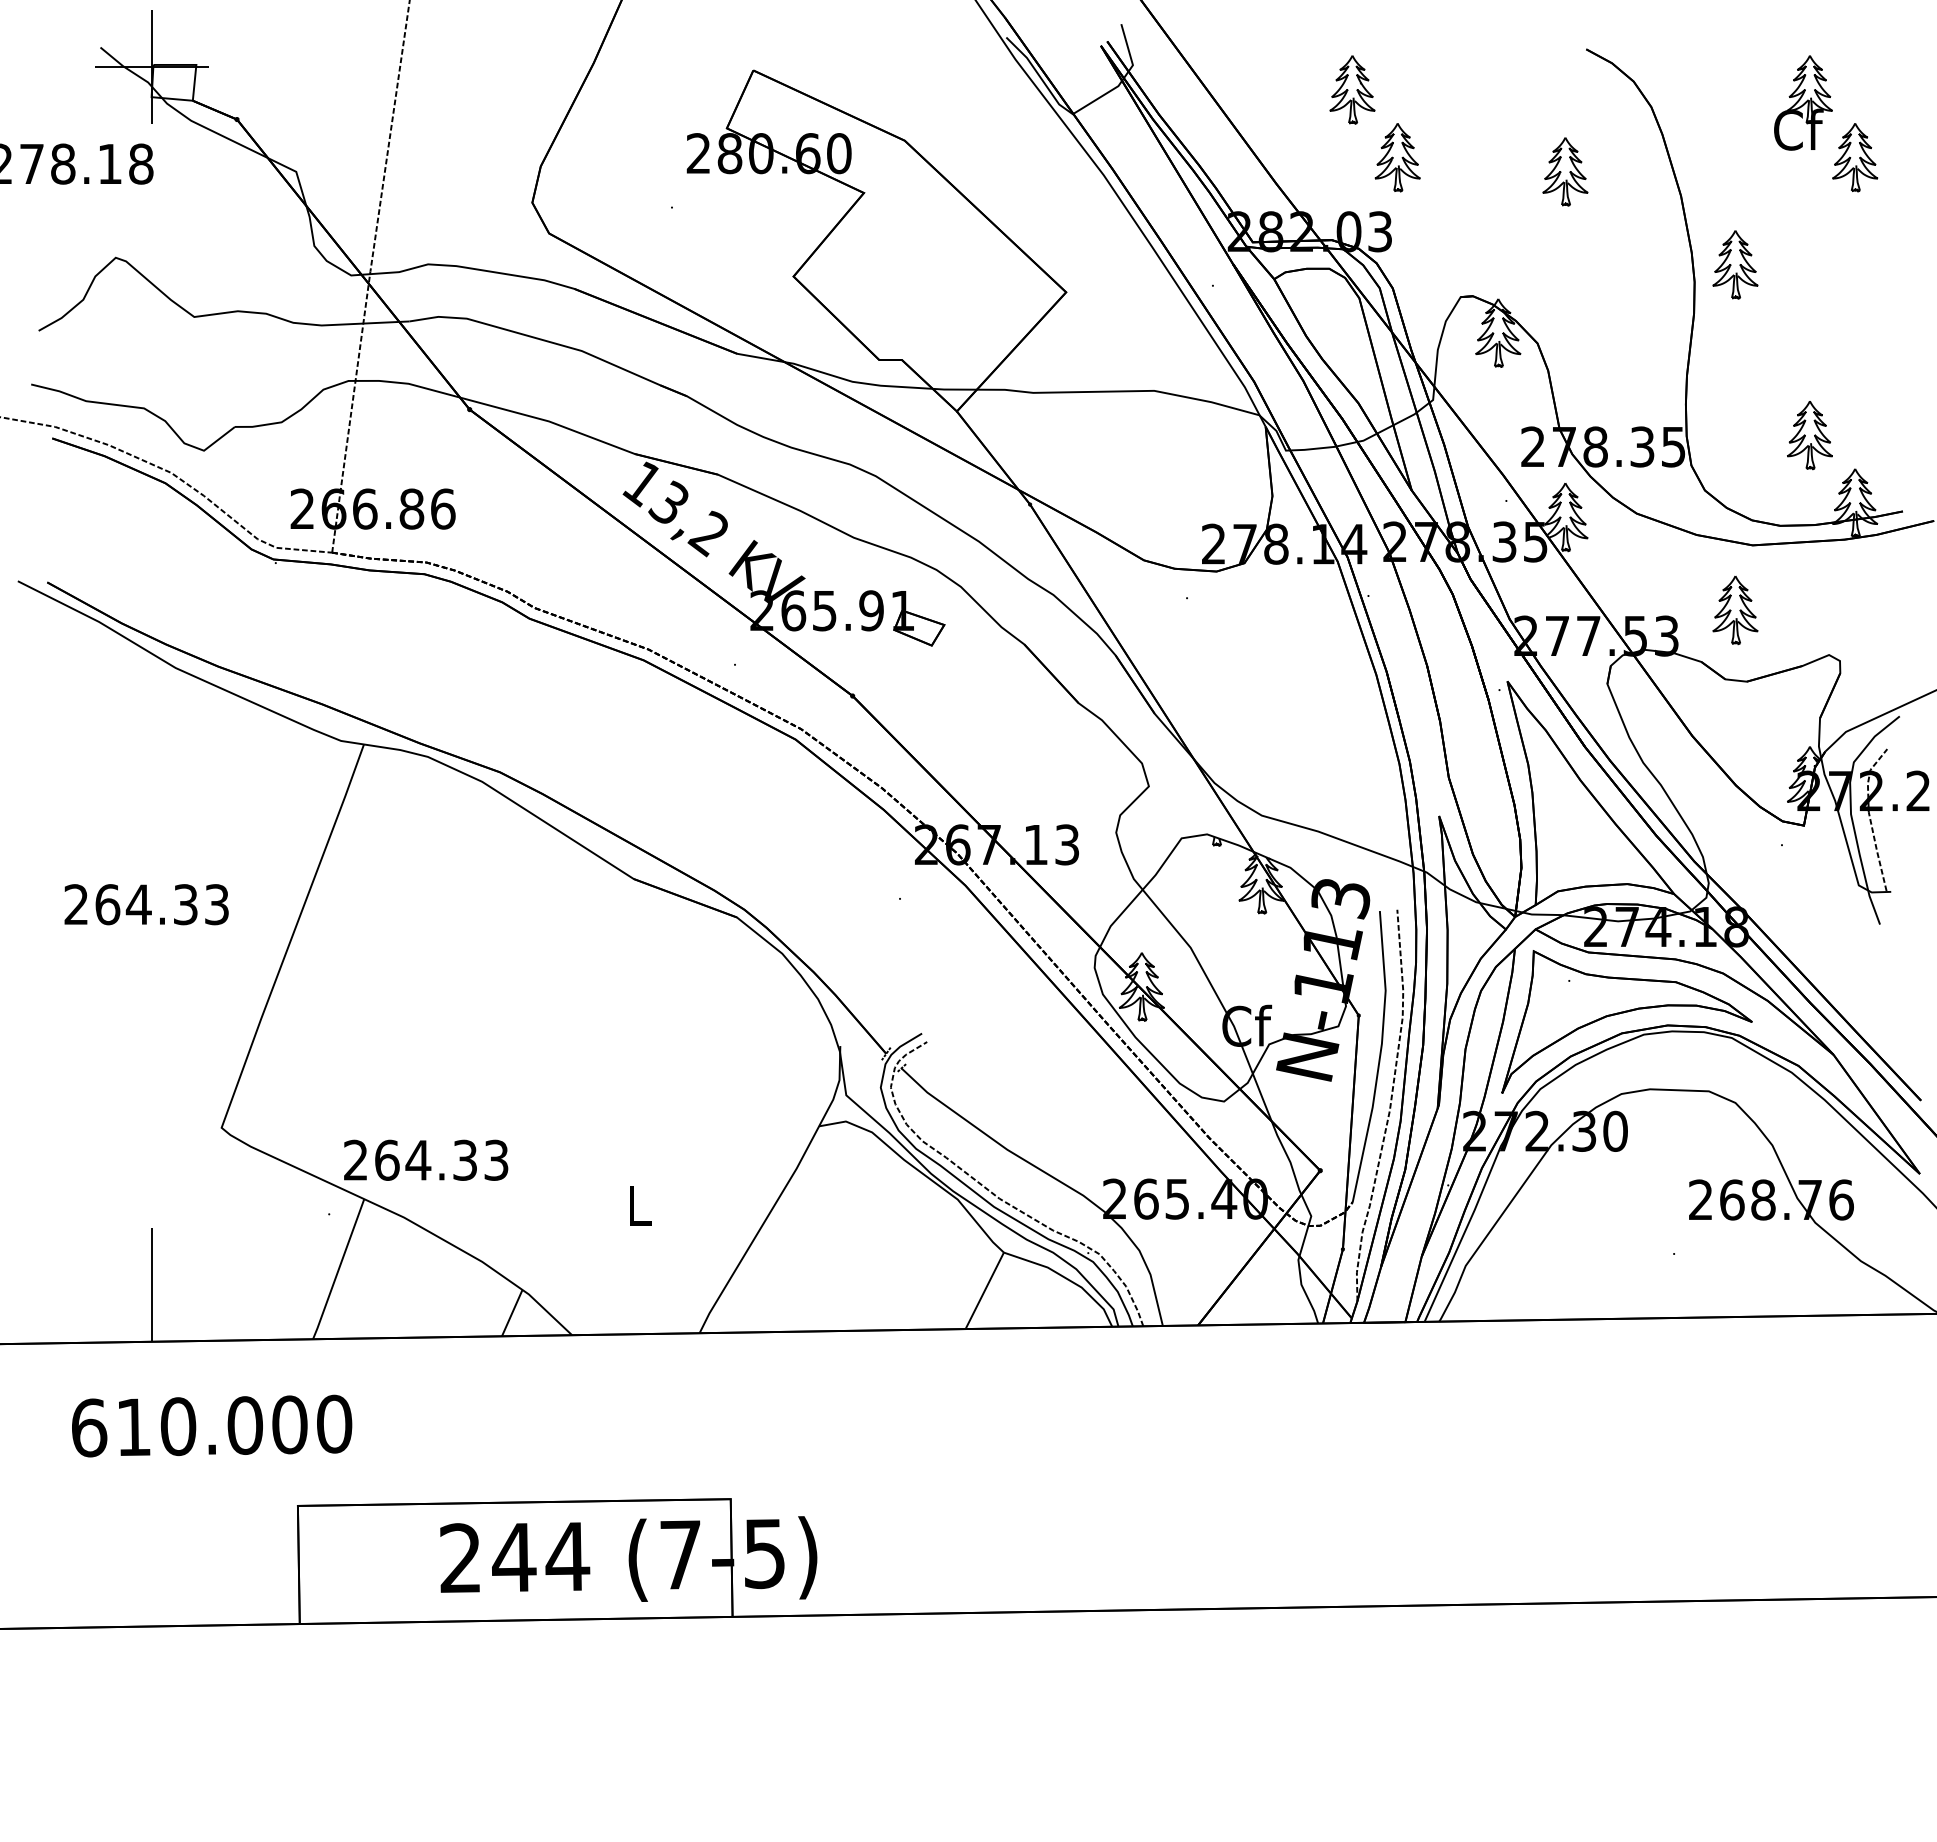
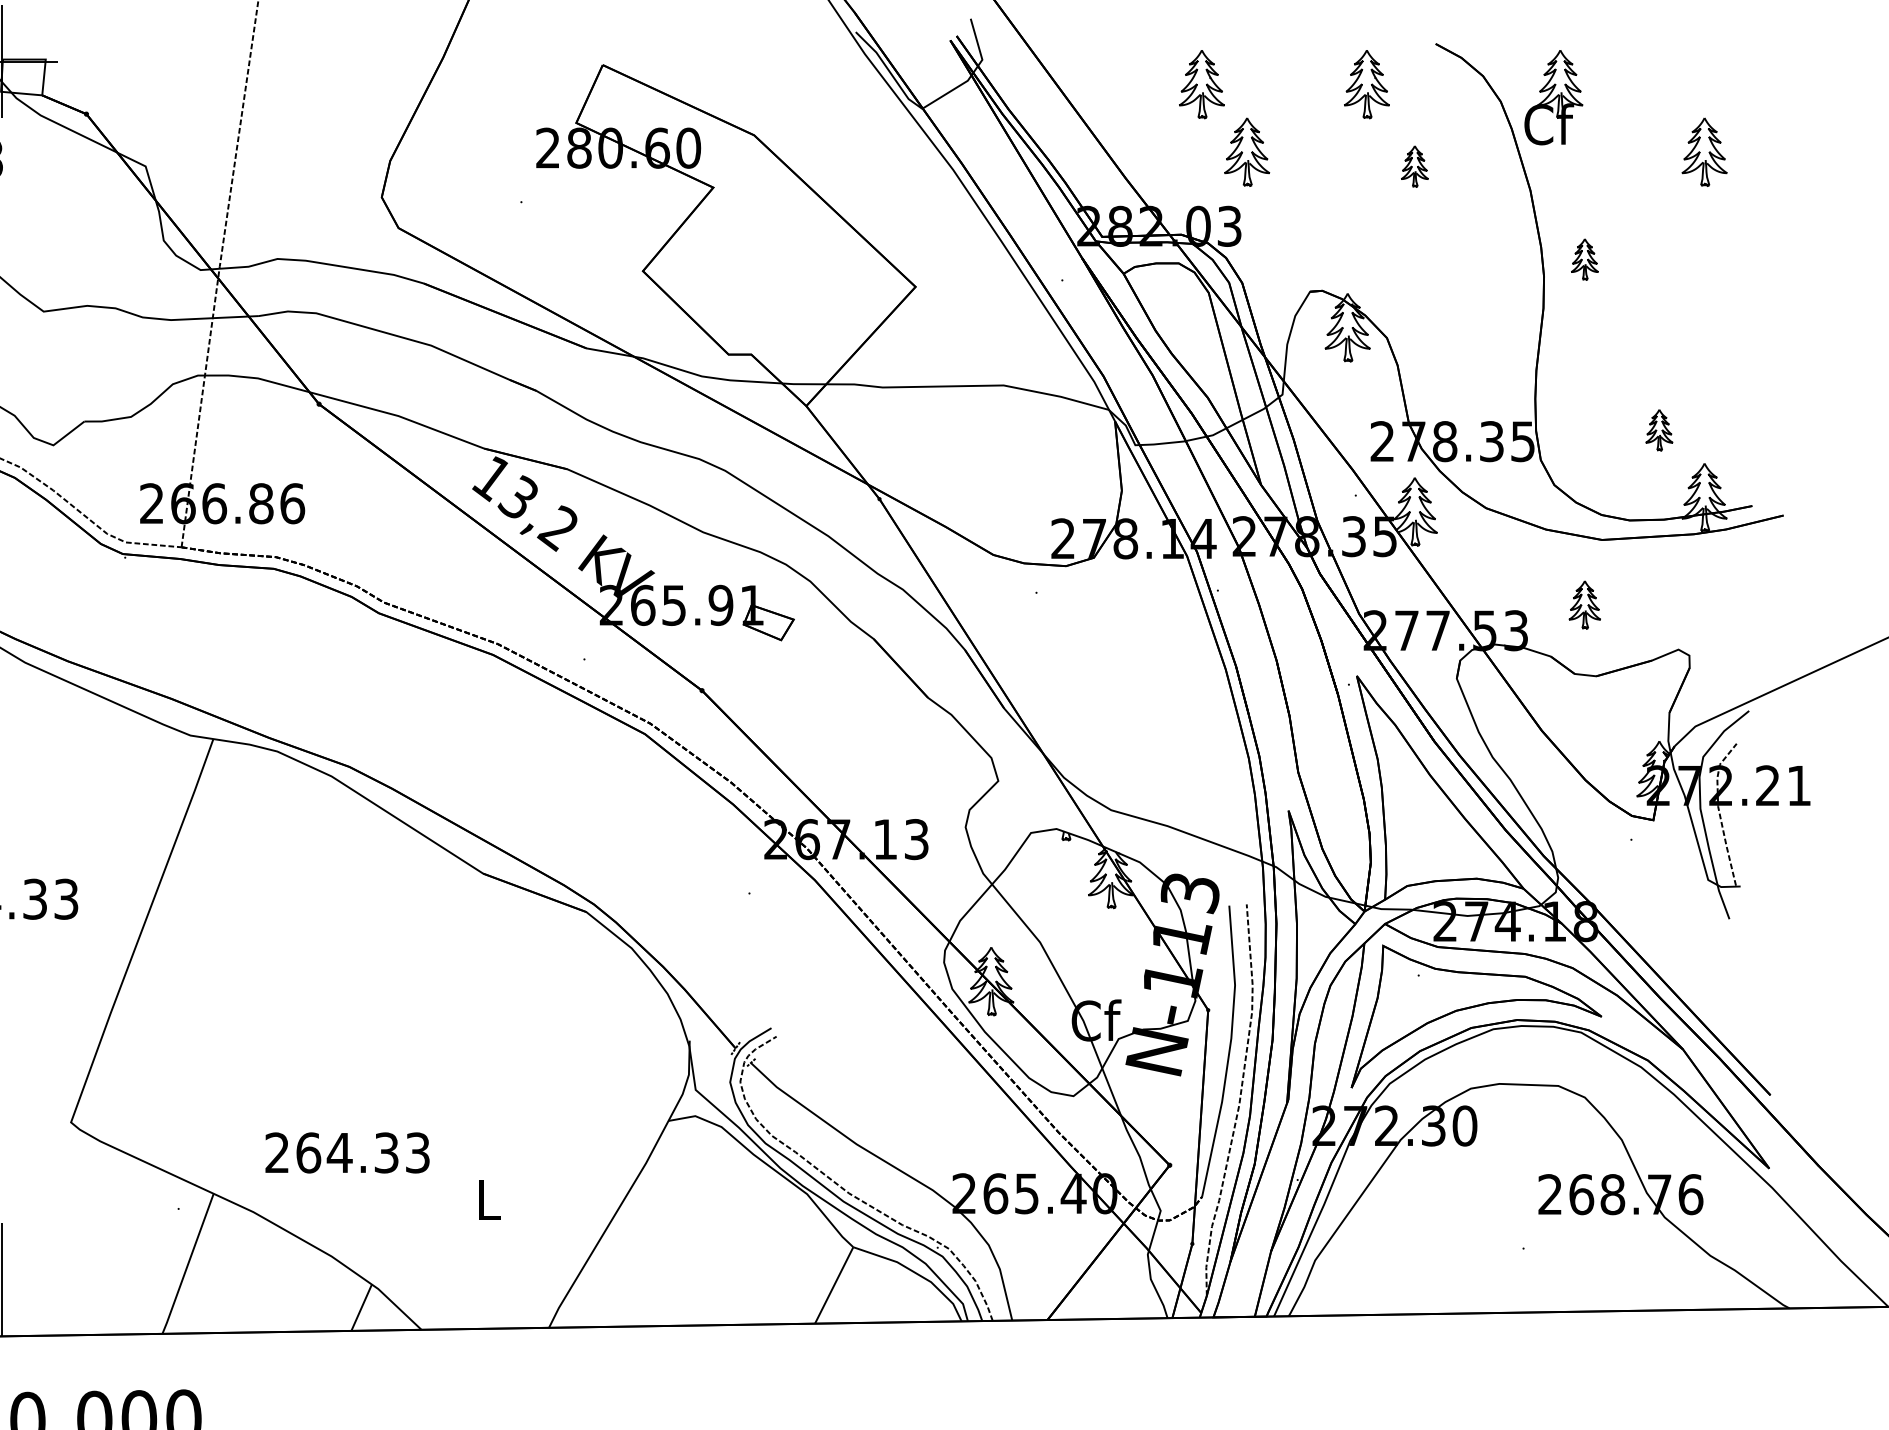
part: (1517, 89) -> (1366, 84), added
part: (1803, 102) -> (1553, 97), moved
part: (1565, 171) -> (1414, 166), size x0.6
part: (1735, 264) -> (1584, 259), size x0.6
part: (1809, 435) -> (1658, 430), size x0.6
part: (1735, 610) -> (1584, 605), size x0.7
text: (426, 1159) -> (347, 1152), moved

